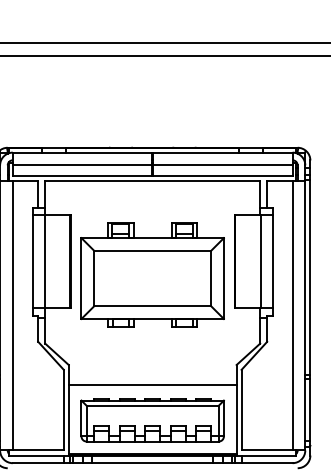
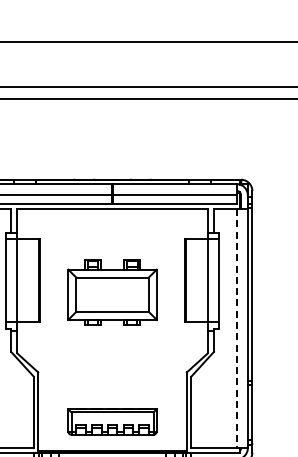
part: (152, 274) -> (112, 292), size x0.7
line: (292, 316) -> (236, 329), solid -> dashed
line: (152, 385) -> (112, 390), removed
part: (152, 420) -> (112, 421), size x0.7

